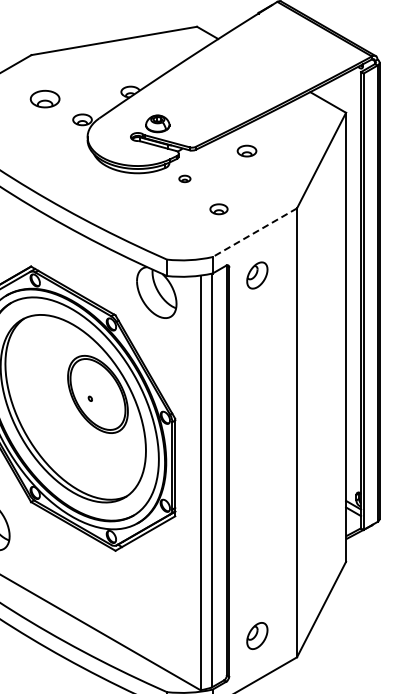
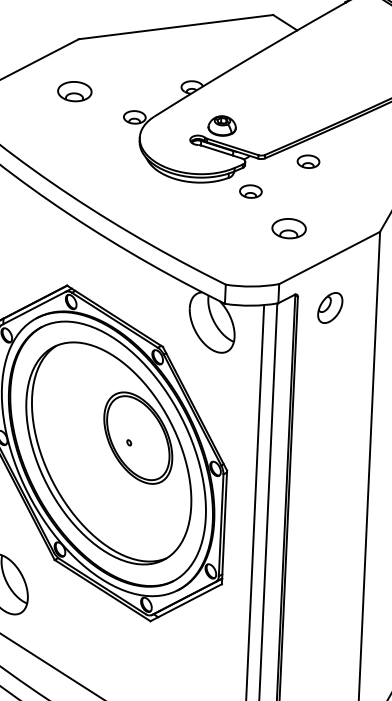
part: (44, 98) -> (74, 90), moved
part: (246, 150) -> (307, 161), moved
part: (184, 178) -> (250, 191), size x1.67
part: (218, 209) -> (288, 229), size x1.67
line: (254, 232) -> (329, 257), dashed -> solid

